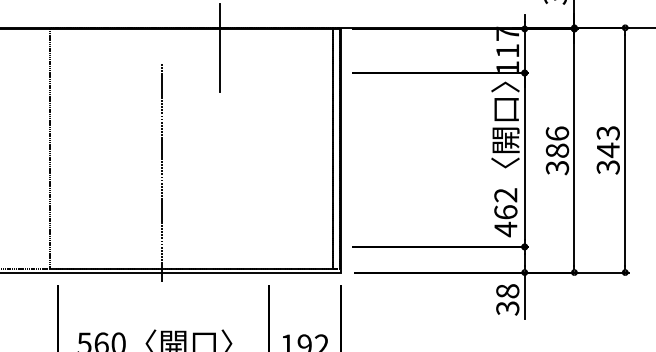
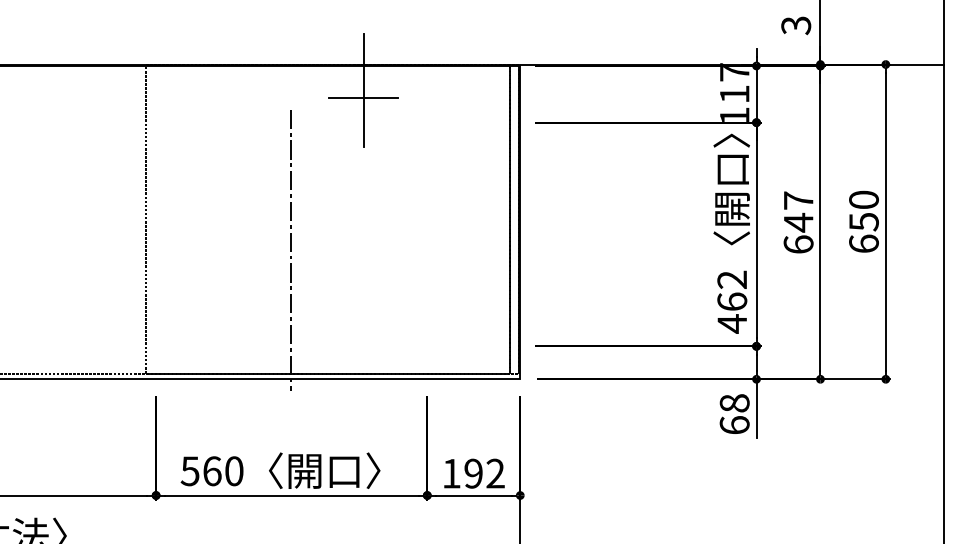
line: (219, 54) -> (363, 98), added
text: (607, 149) -> (863, 221), 343 -> 650
text: (557, 150) -> (798, 222), 386 -> 647
text: (507, 308) -> (734, 425), 38 -> 68

